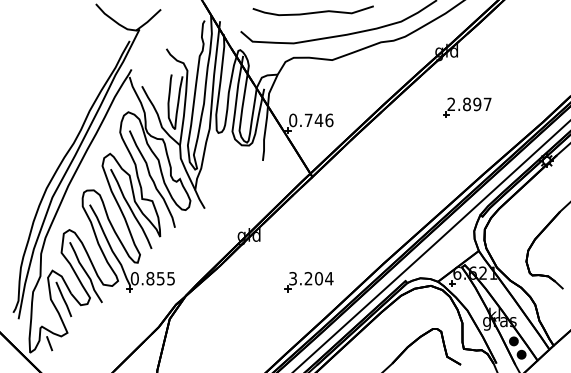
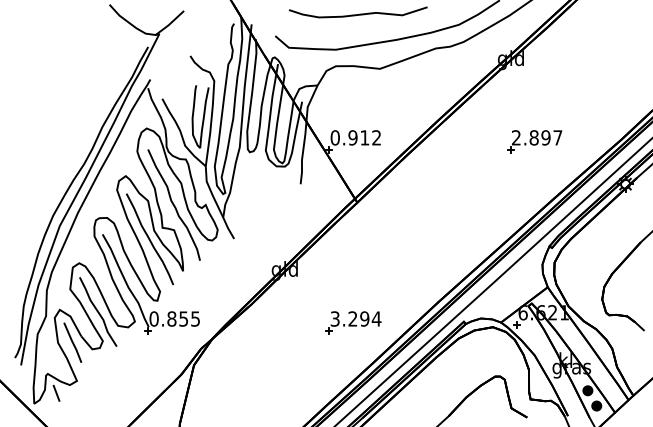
part: (467, 107) -> (534, 141), moved
text: (318, 120) -> (364, 137), 0.746 -> 0.912
text: (318, 278) -> (364, 318), 3.204 -> 3.294

